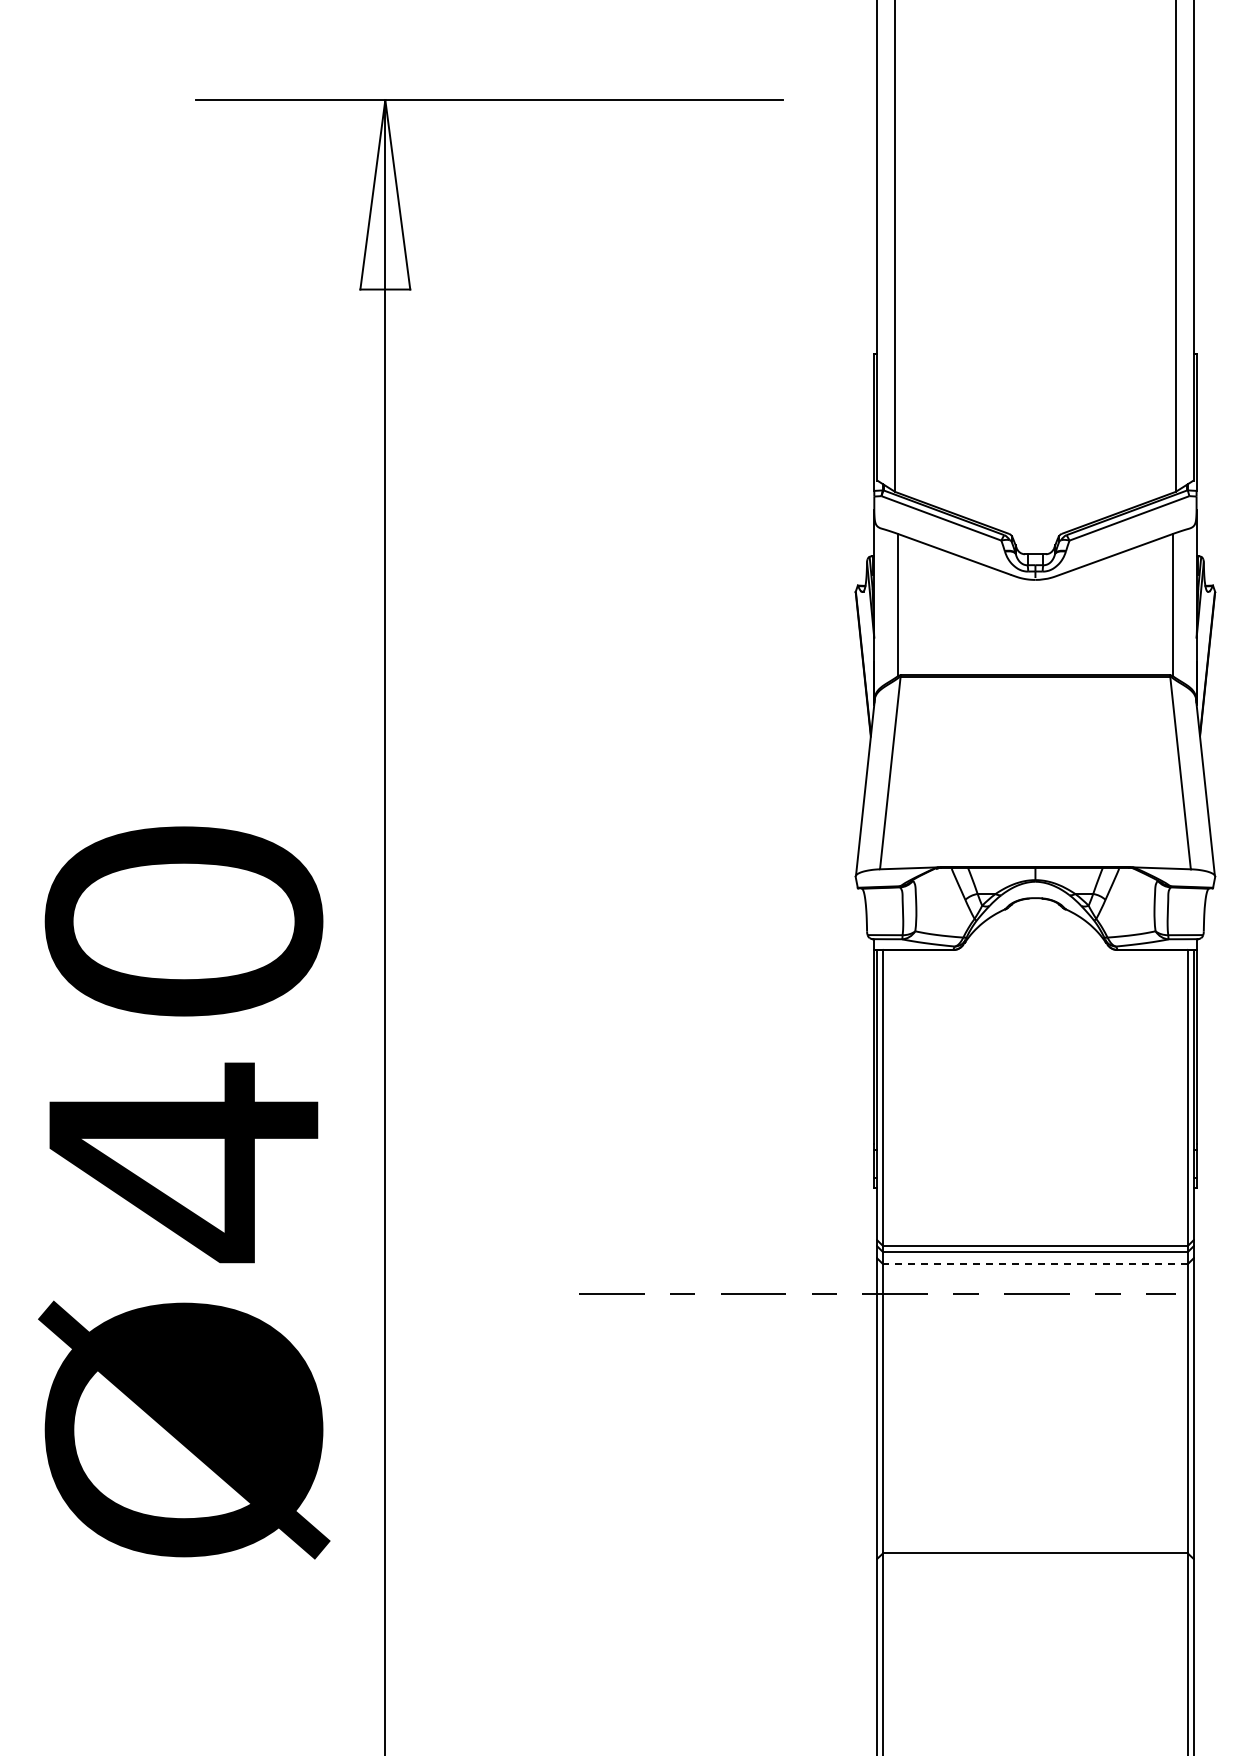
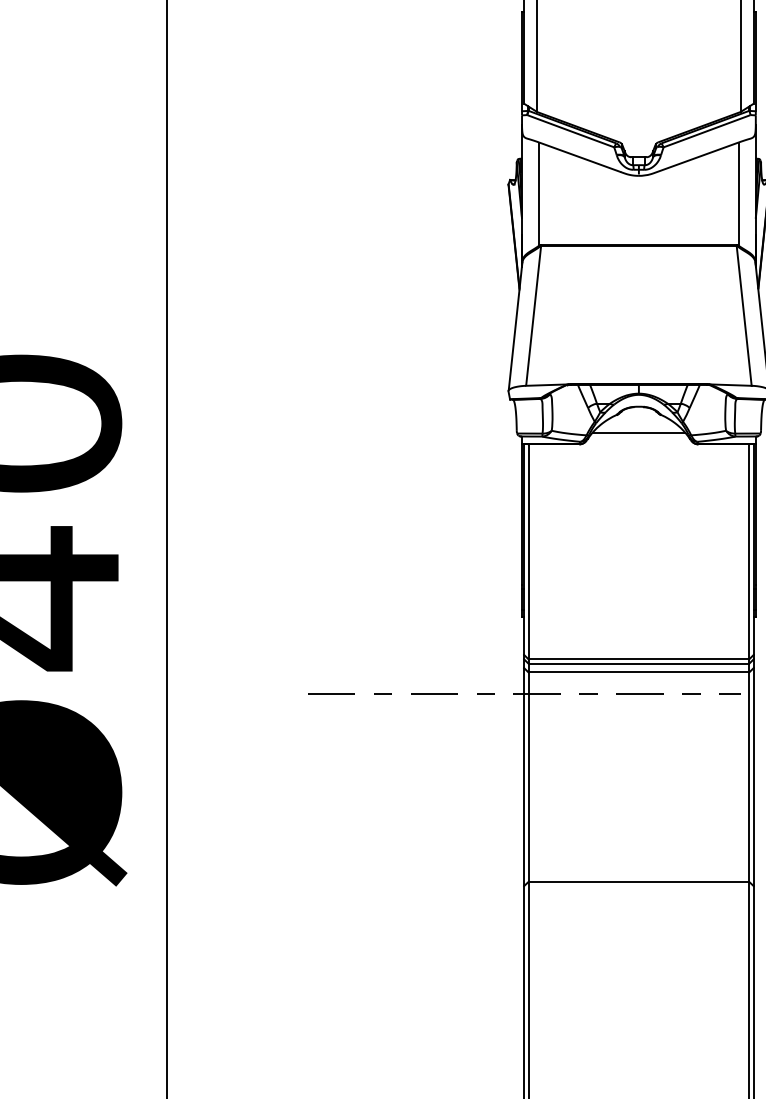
line: (1035, 934) -> (638, 433), added
line: (1034, 1264) -> (638, 672), dashed -> solid

